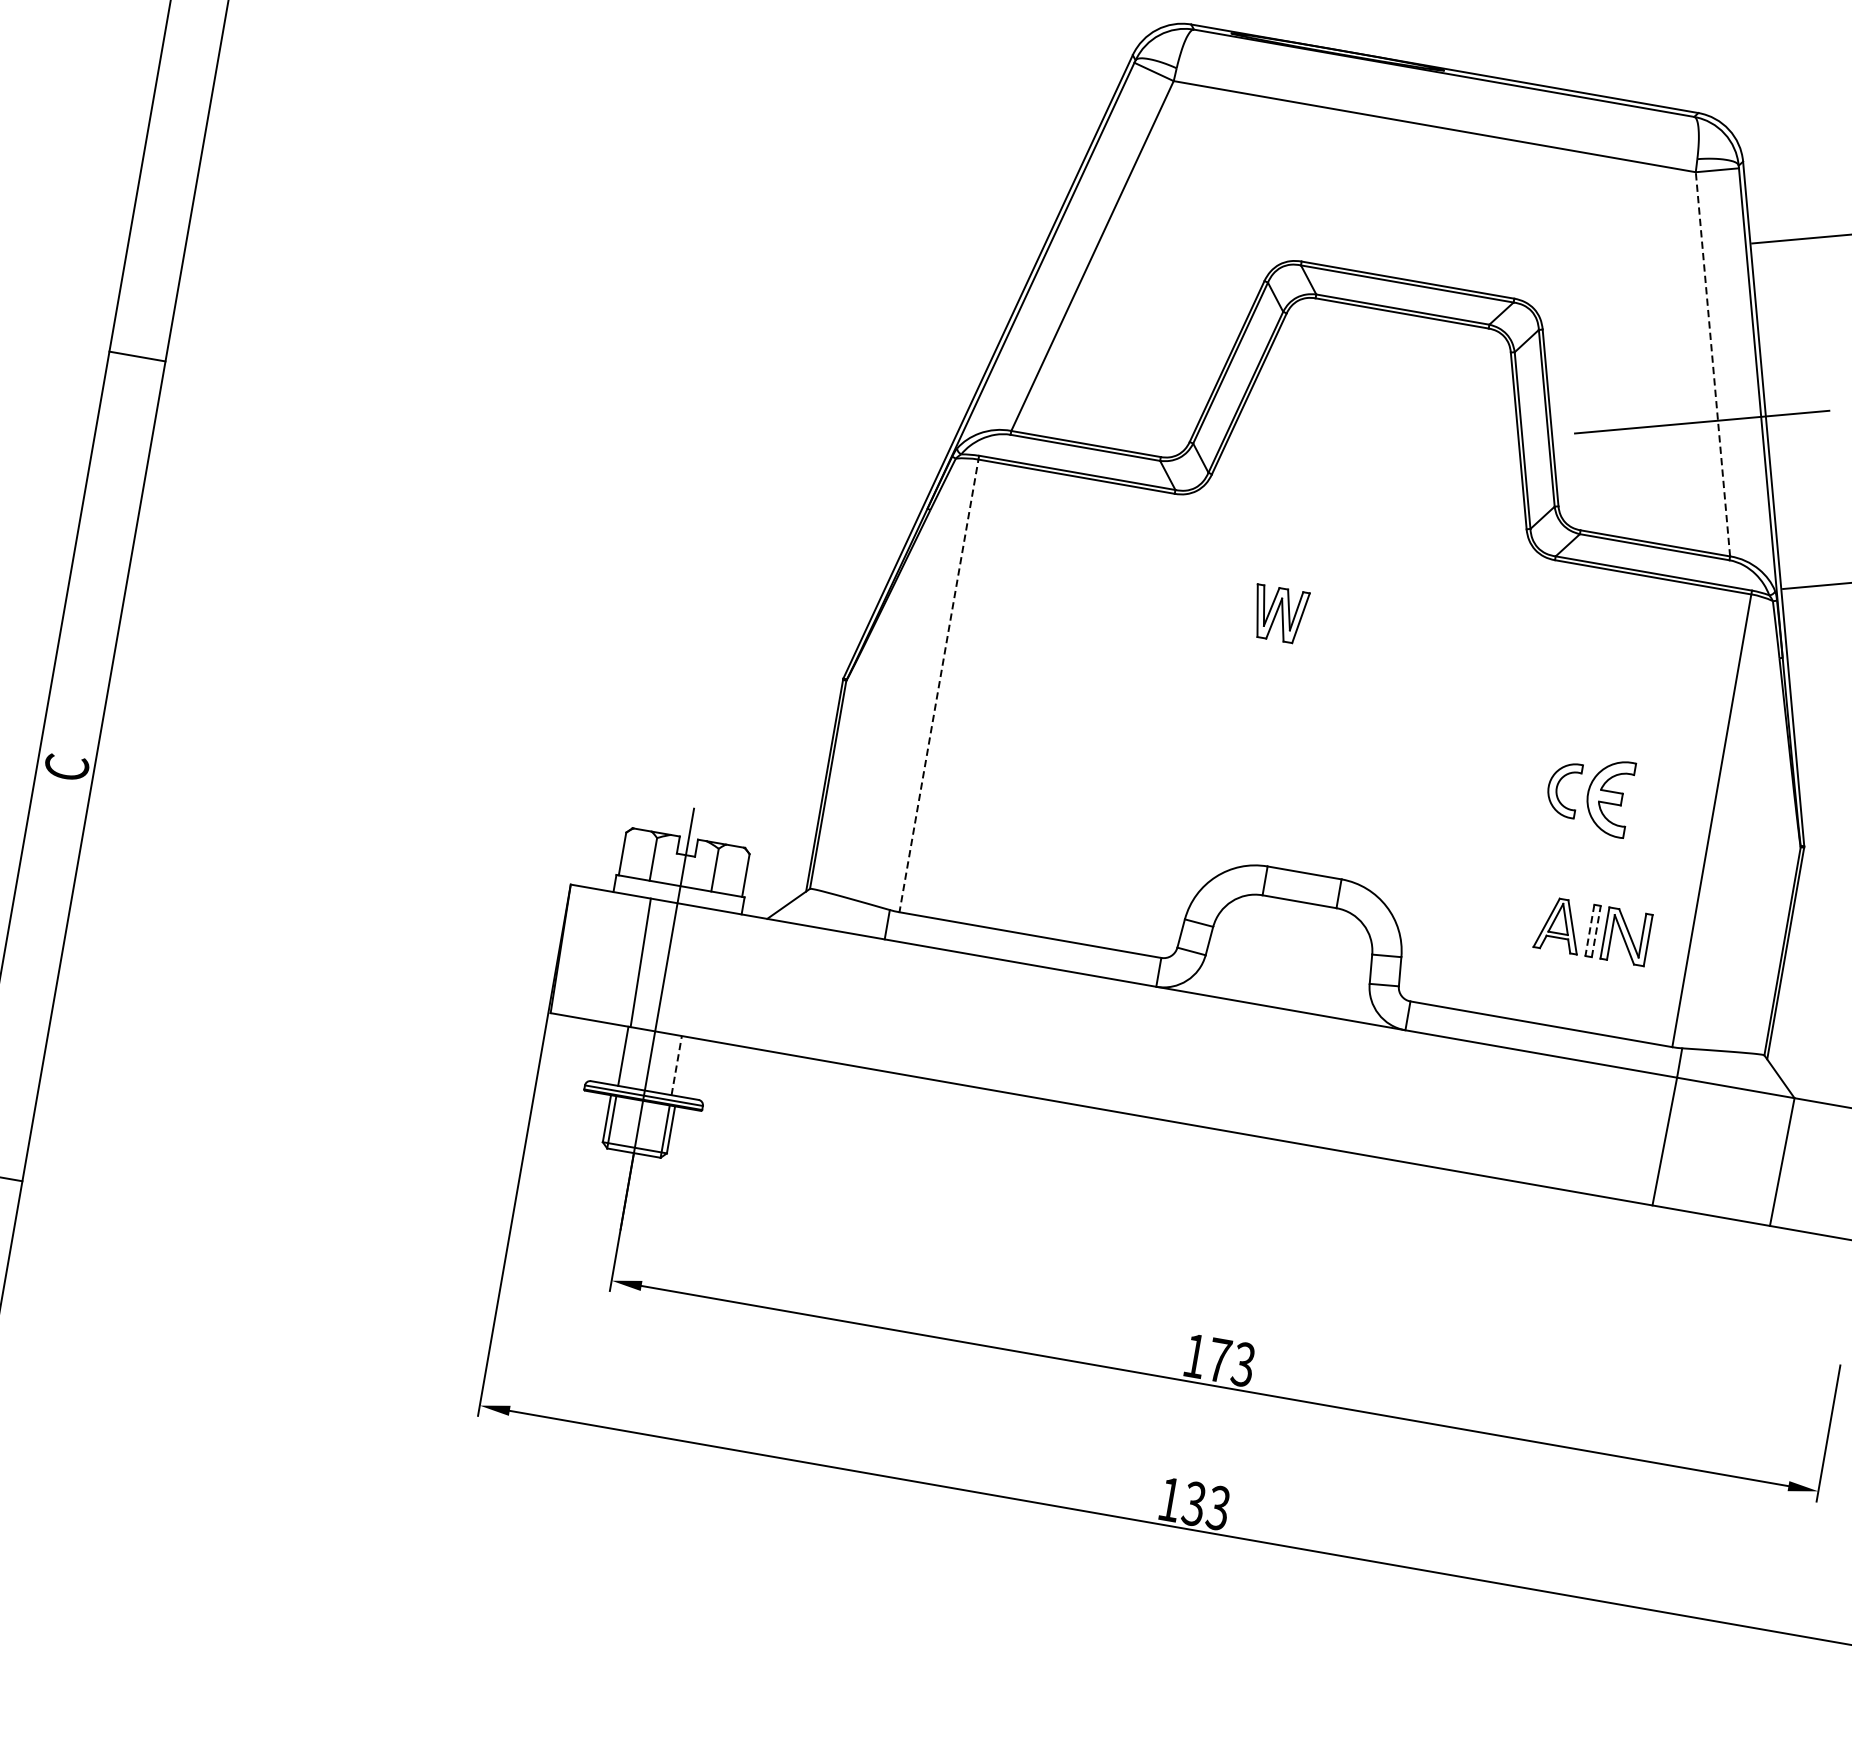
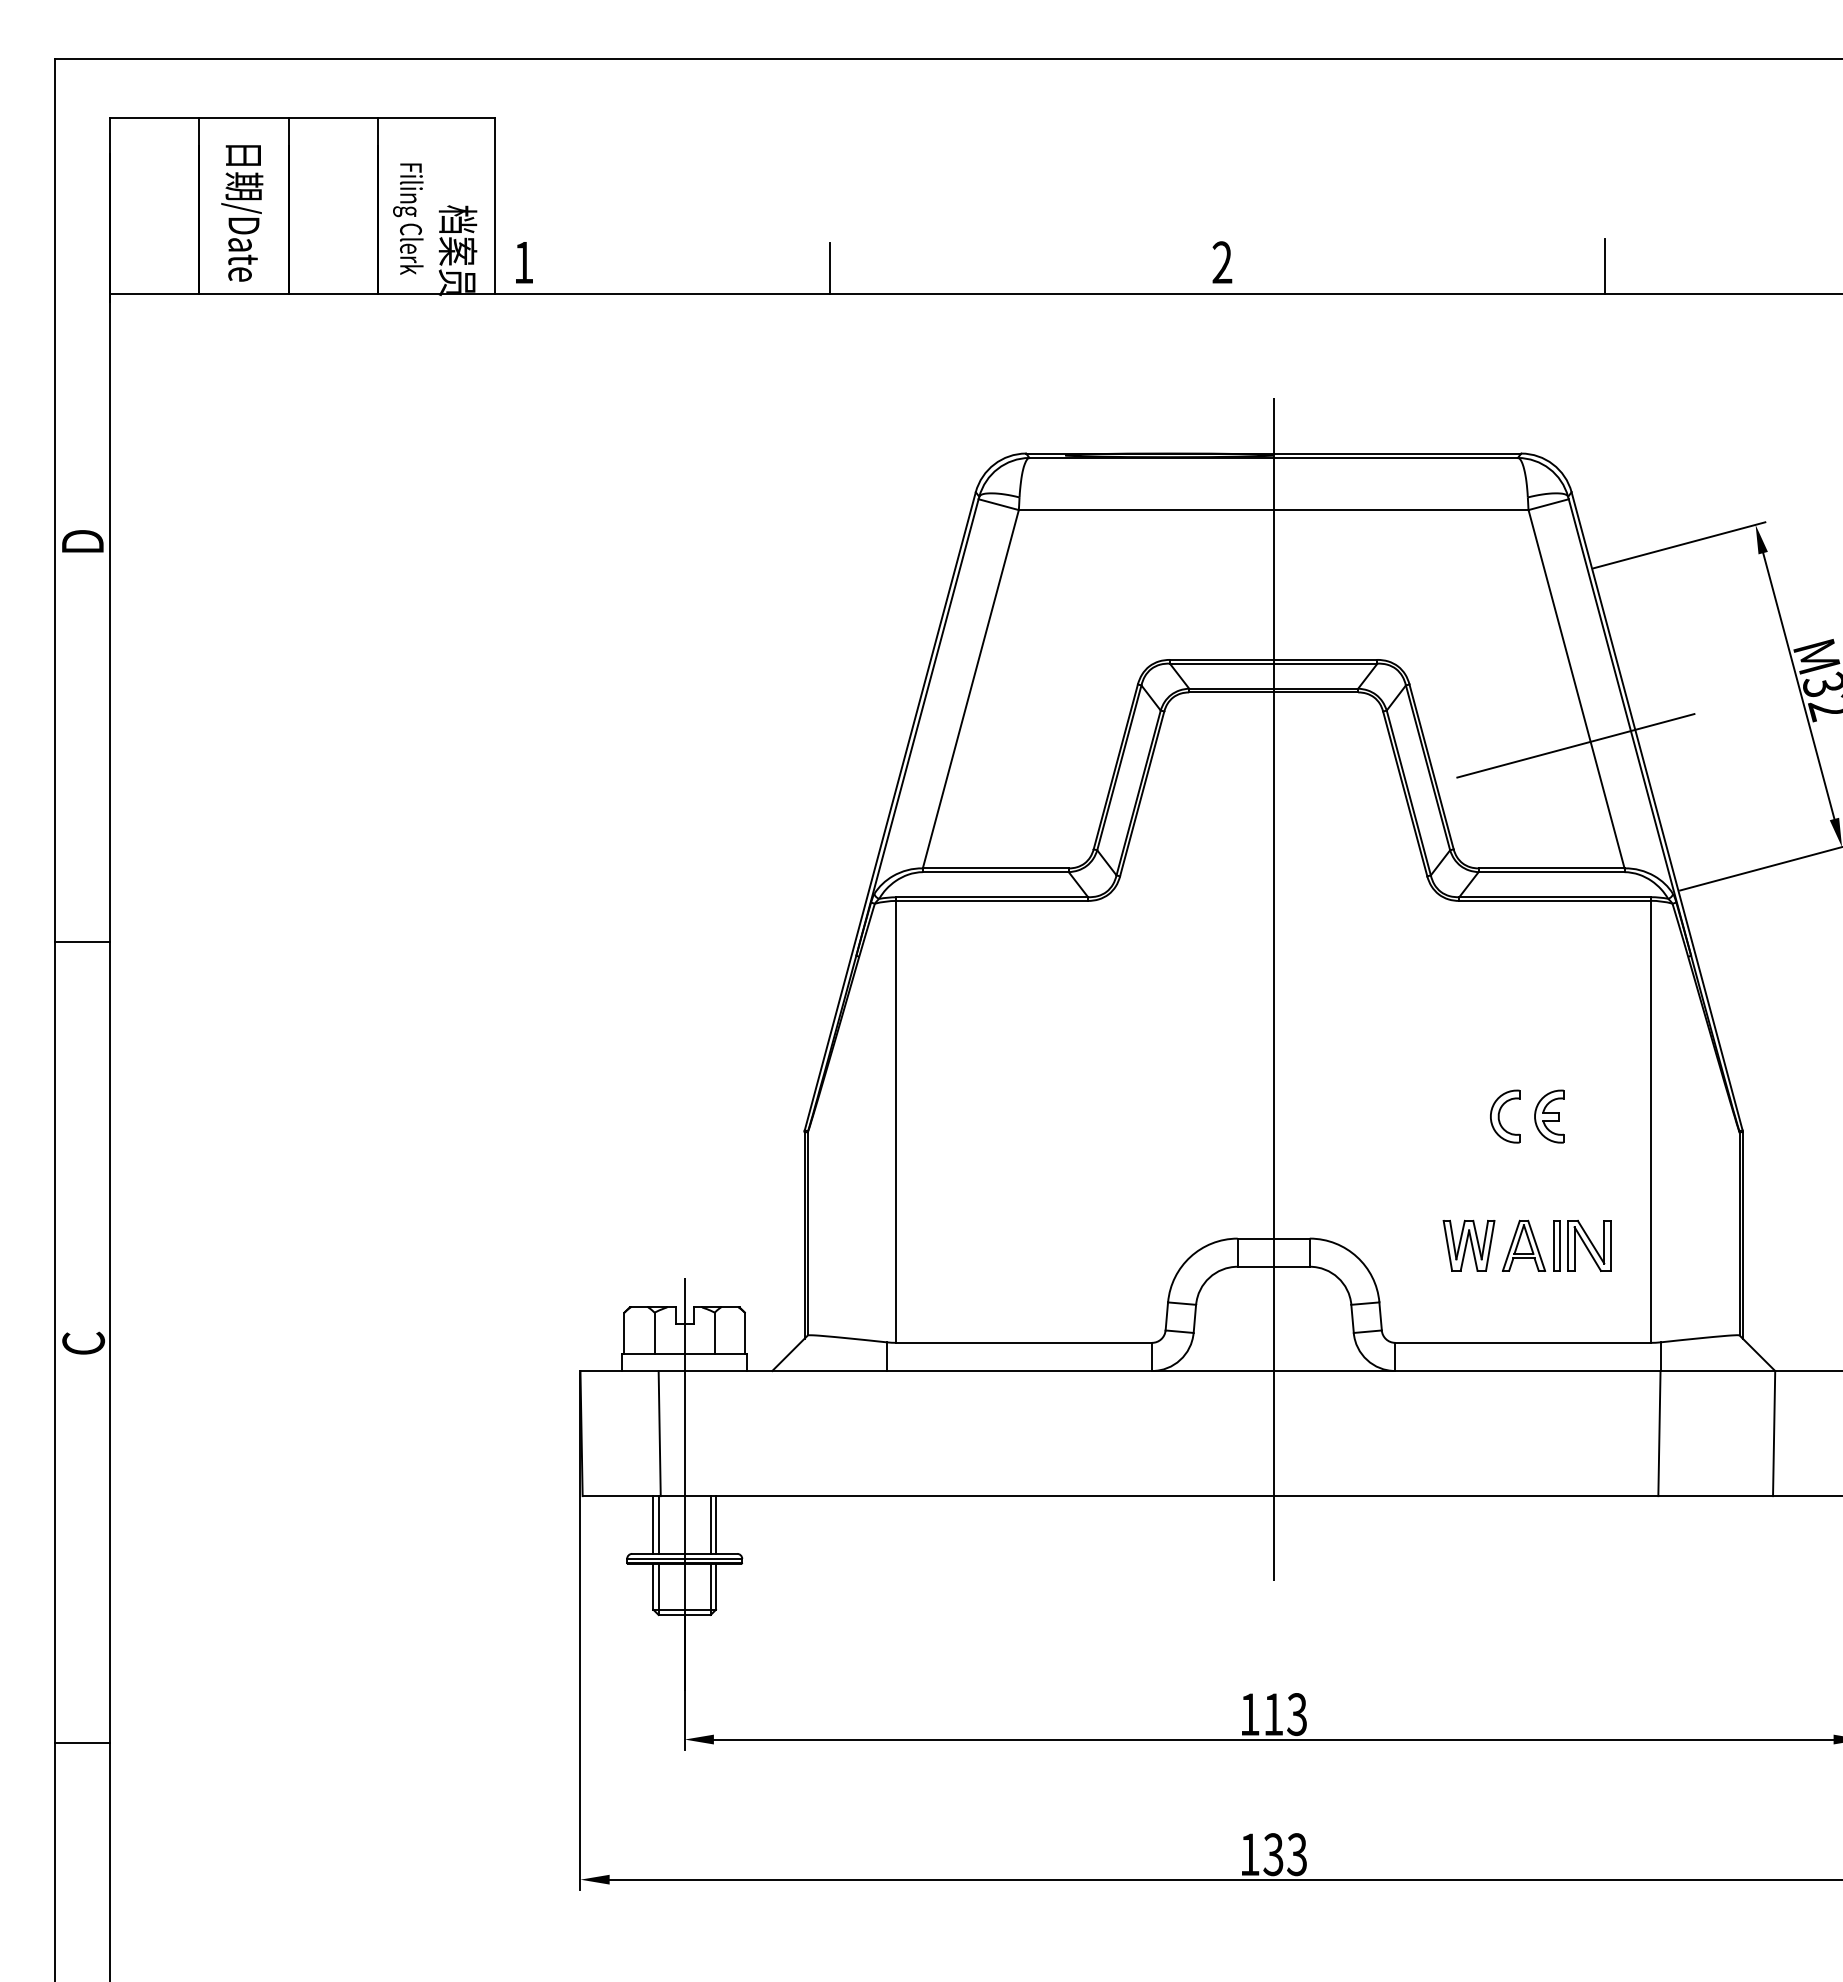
line: (1713, 363) -> (1576, 688), dashed -> solid
part: (1278, 613) -> (1468, 1245), moved
line: (1349, 616) -> (1273, 988), added
line: (939, 684) -> (896, 1120), dashed -> solid
part: (1608, 797) -> (1549, 1116), size x0.71
line: (1589, 931) -> (1553, 1246), dashed -> solid
line: (1596, 931) -> (1559, 1245), dashed -> solid
line: (618, 1054) -> (653, 1524), added
line: (681, 1065) -> (715, 1524), added
line: (676, 1066) -> (710, 1525), dashed -> solid
text: (1219, 1360) -> (1273, 1714), 173 -> 113

